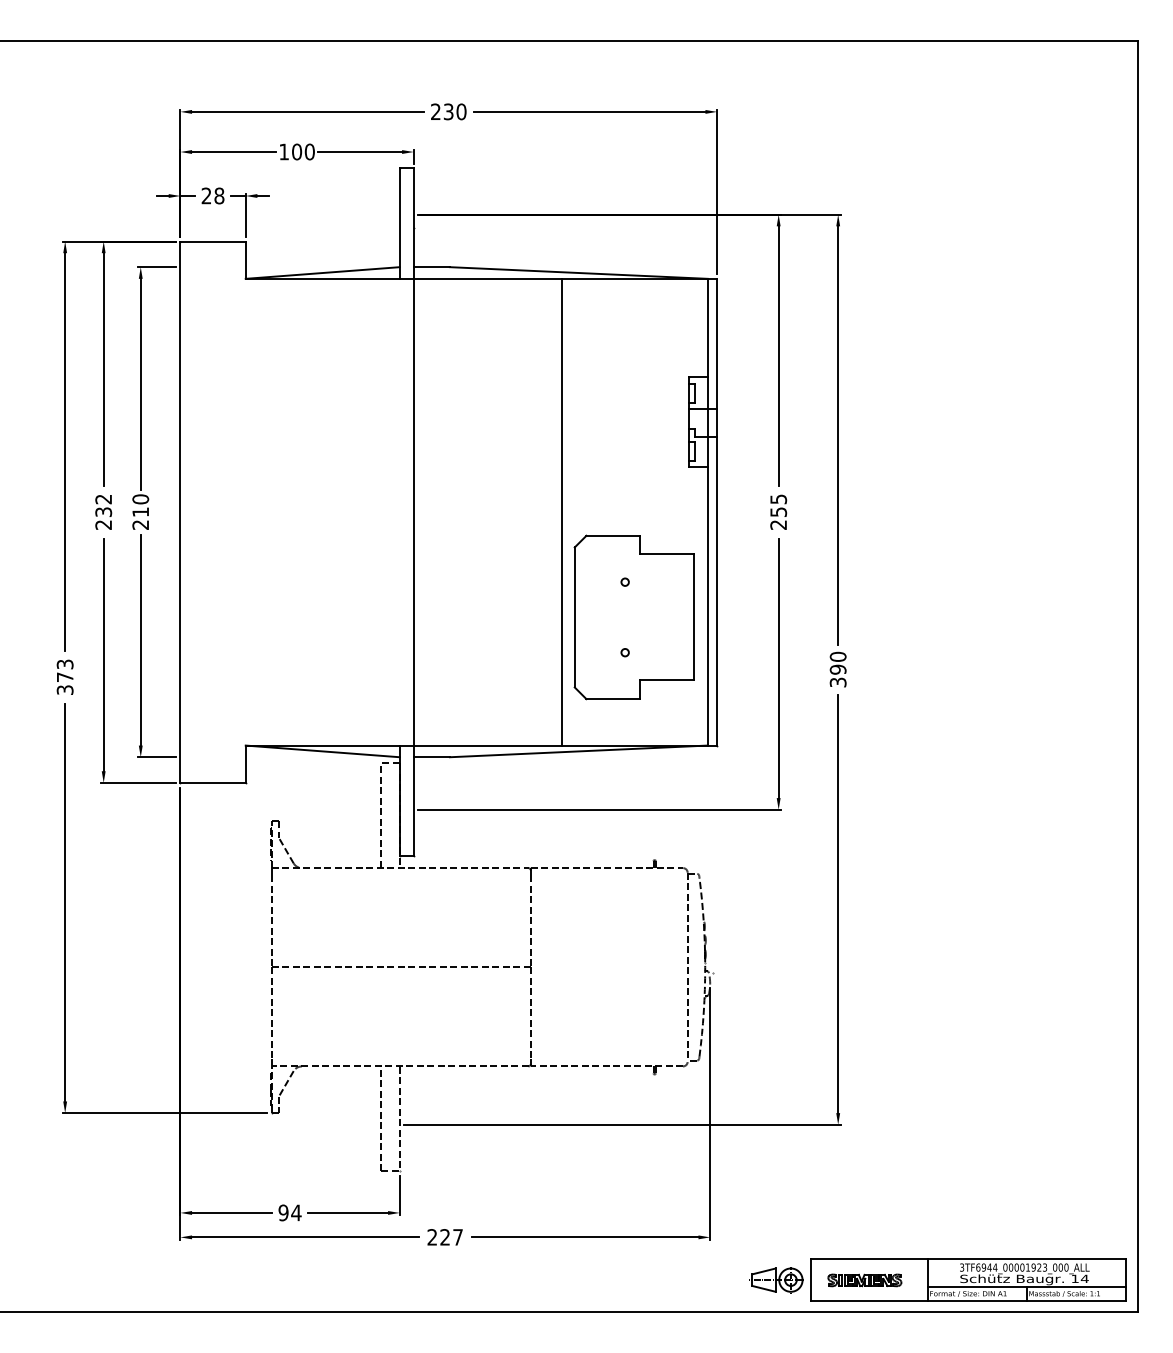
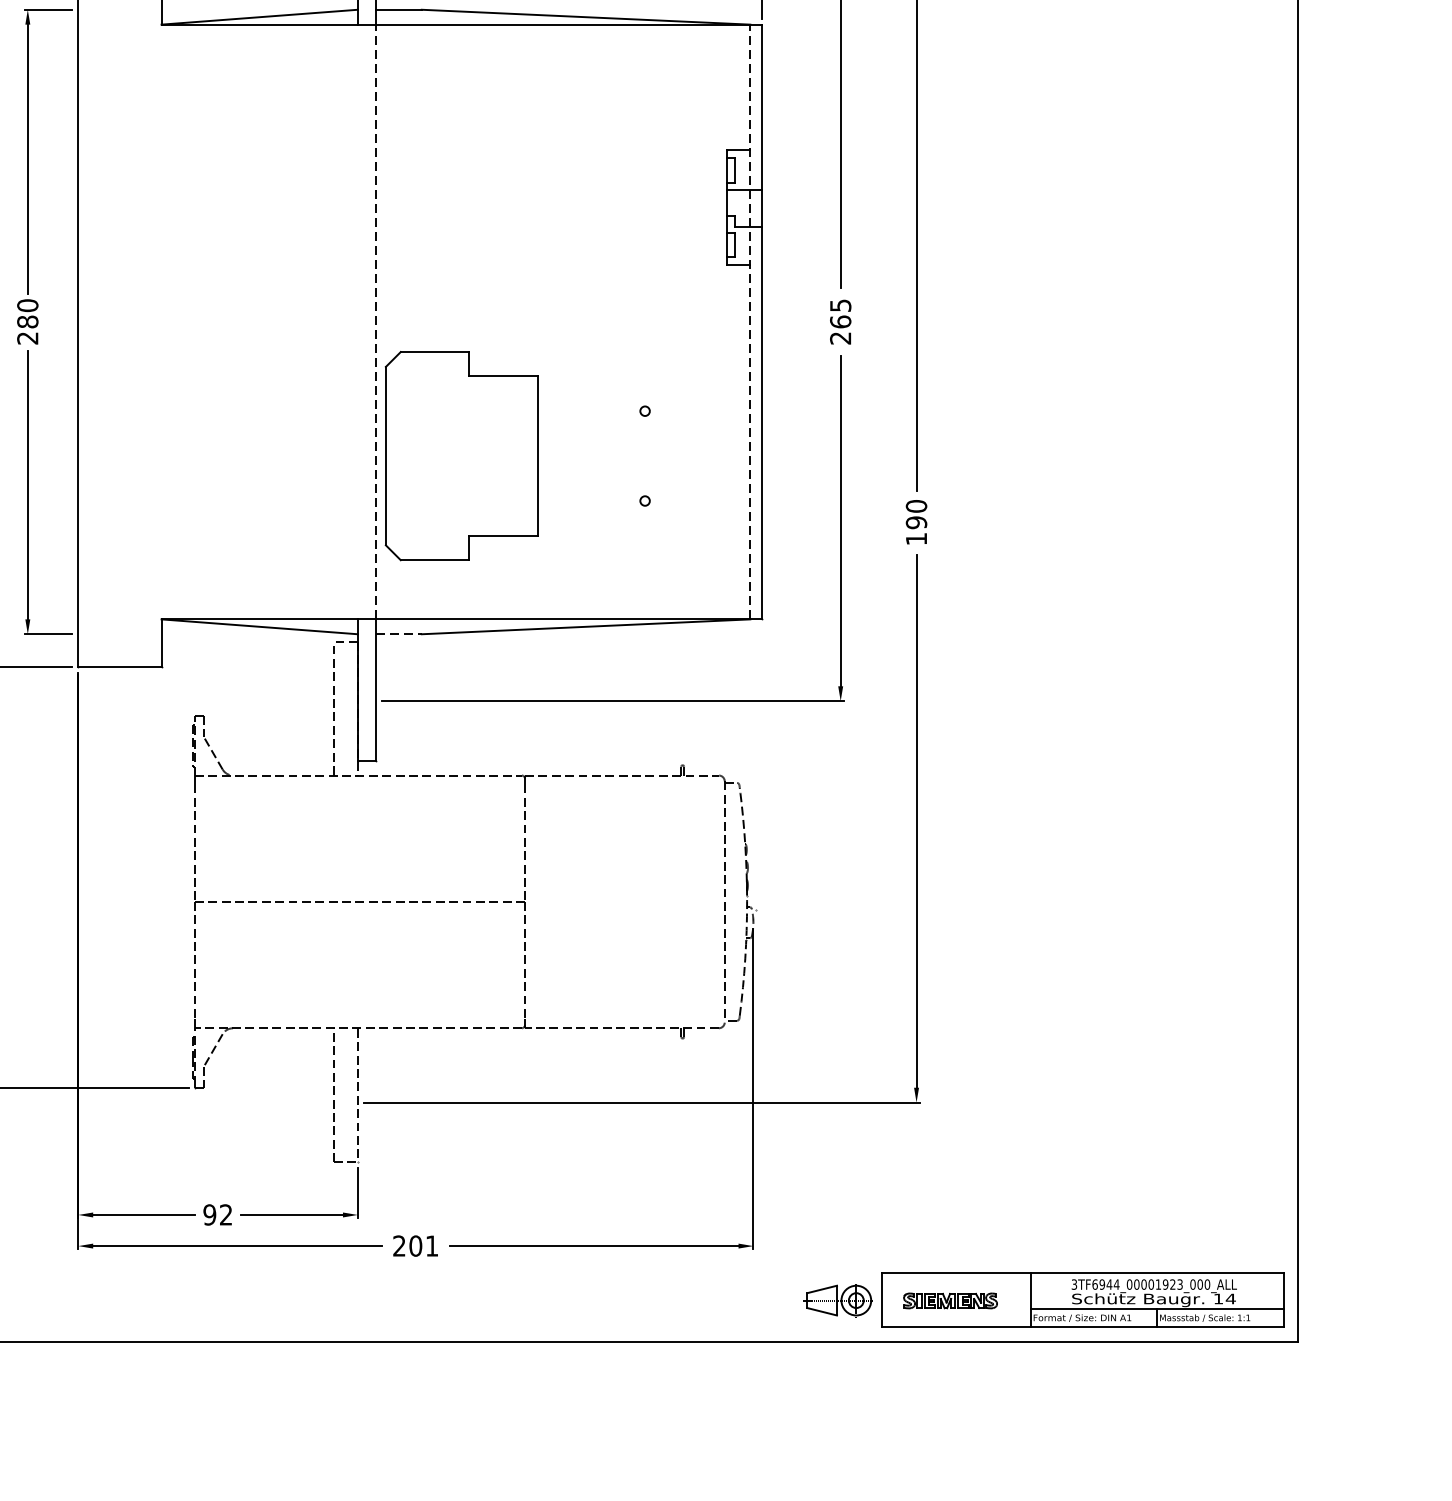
line: (413, 511) -> (375, 321), solid -> dashed
line: (561, 511) -> (563, 321), removed
line: (707, 511) -> (750, 321), solid -> dashed
text: (140, 512) -> (27, 322), 210 -> 280
text: (778, 512) -> (840, 322), 255 -> 265
part: (633, 617) -> (460, 456), moved
text: (837, 682) -> (915, 539), 390 -> 190
line: (432, 757) -> (399, 634), solid -> dashed
text: (296, 1212) -> (226, 1214), 94 -> 92
text: (451, 1237) -> (423, 1246), 227 -> 201

